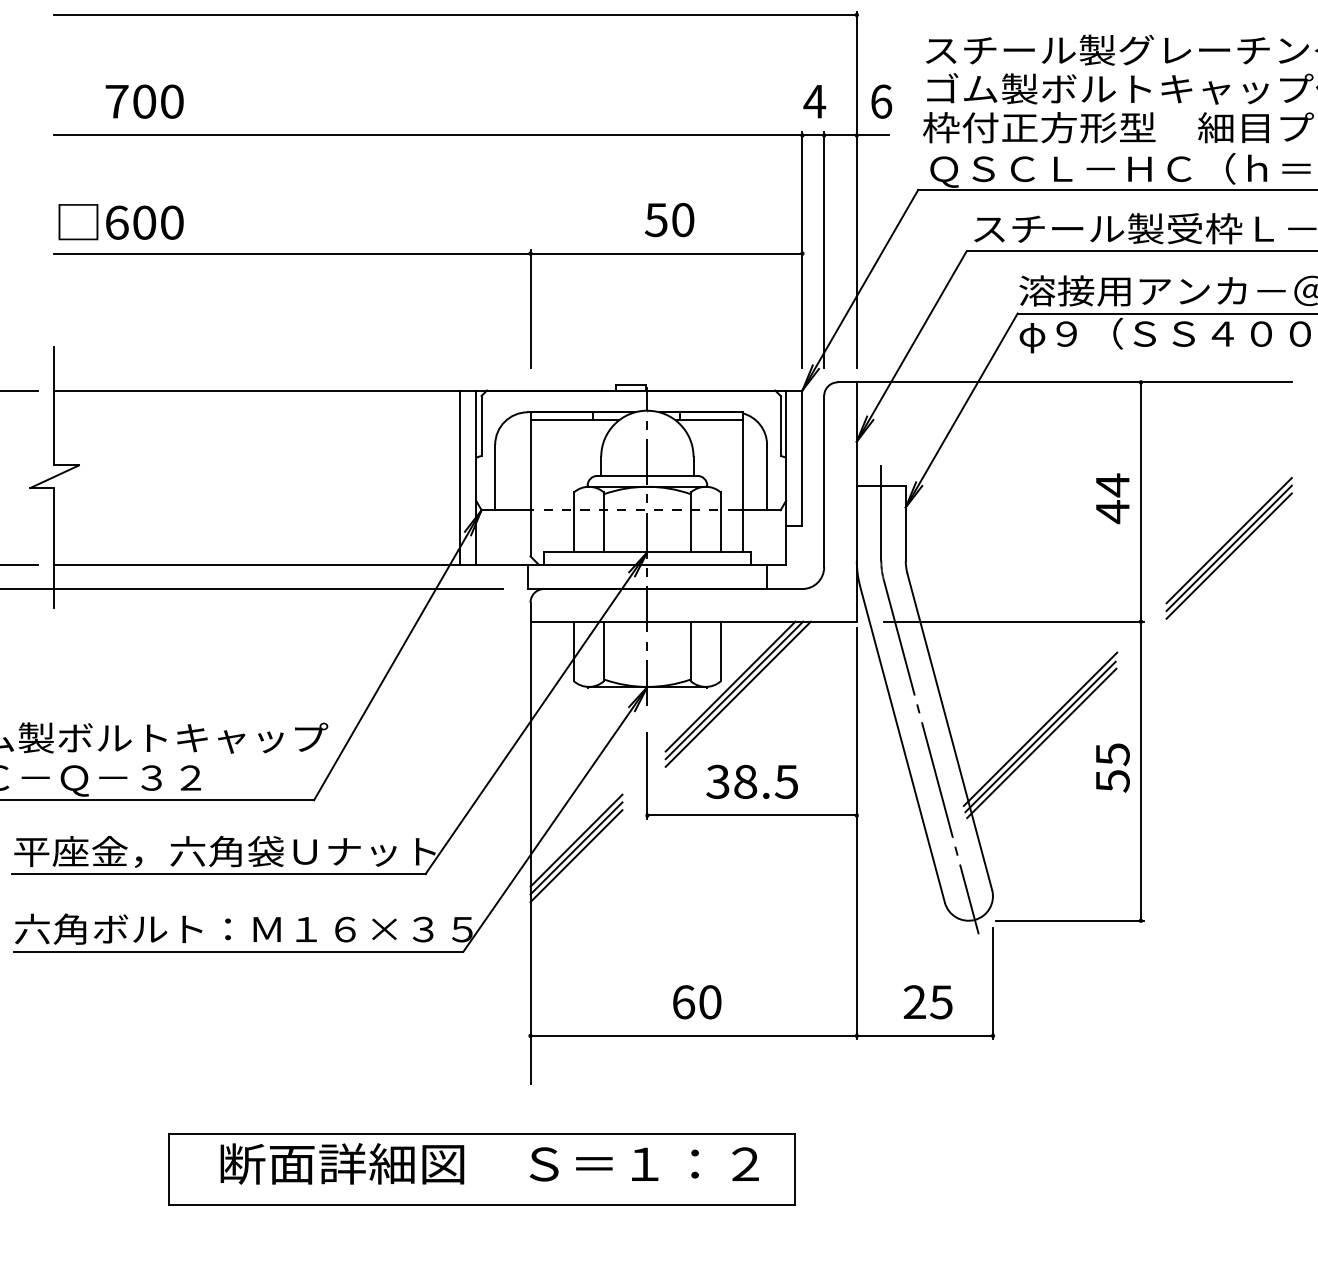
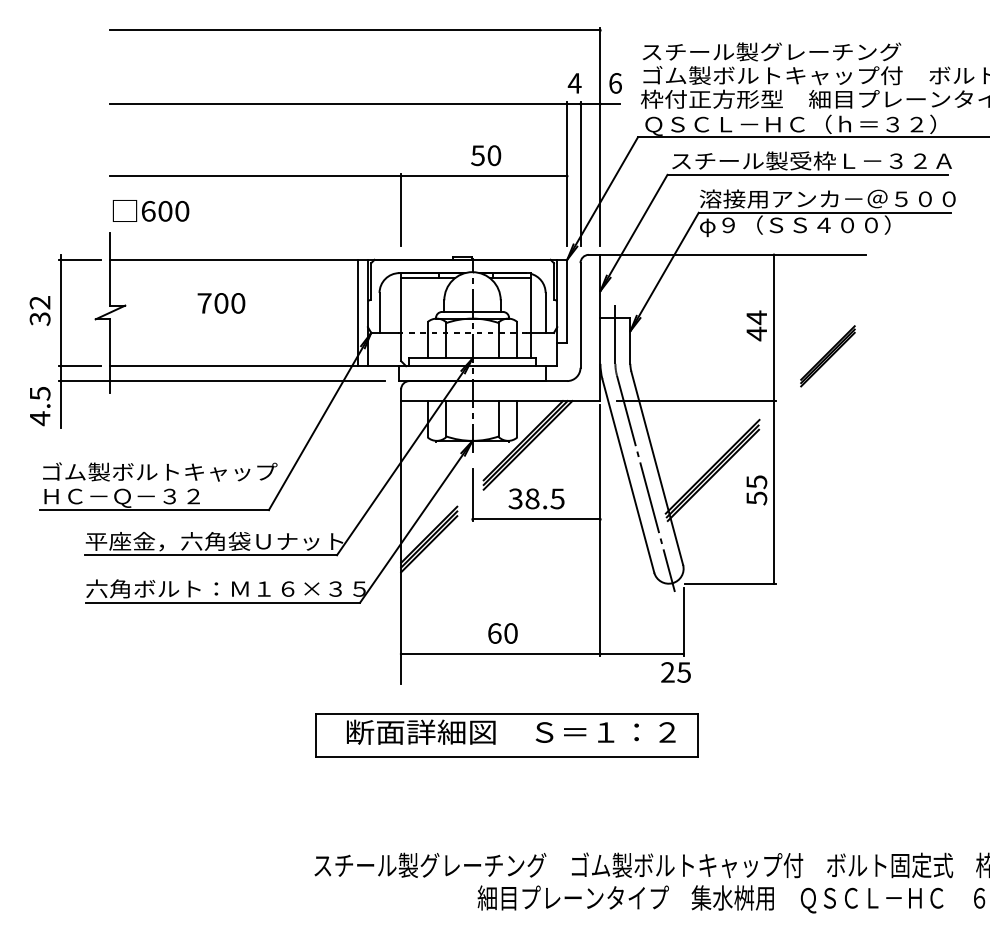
text: (144, 101) -> (221, 303), moved
text: (120, 221) -> (150, 210), moved
part: (1228, 548) -> (827, 356), size x0.7
text: (927, 1002) -> (675, 672), moved
part: (481, 1169) -> (506, 735), moved

